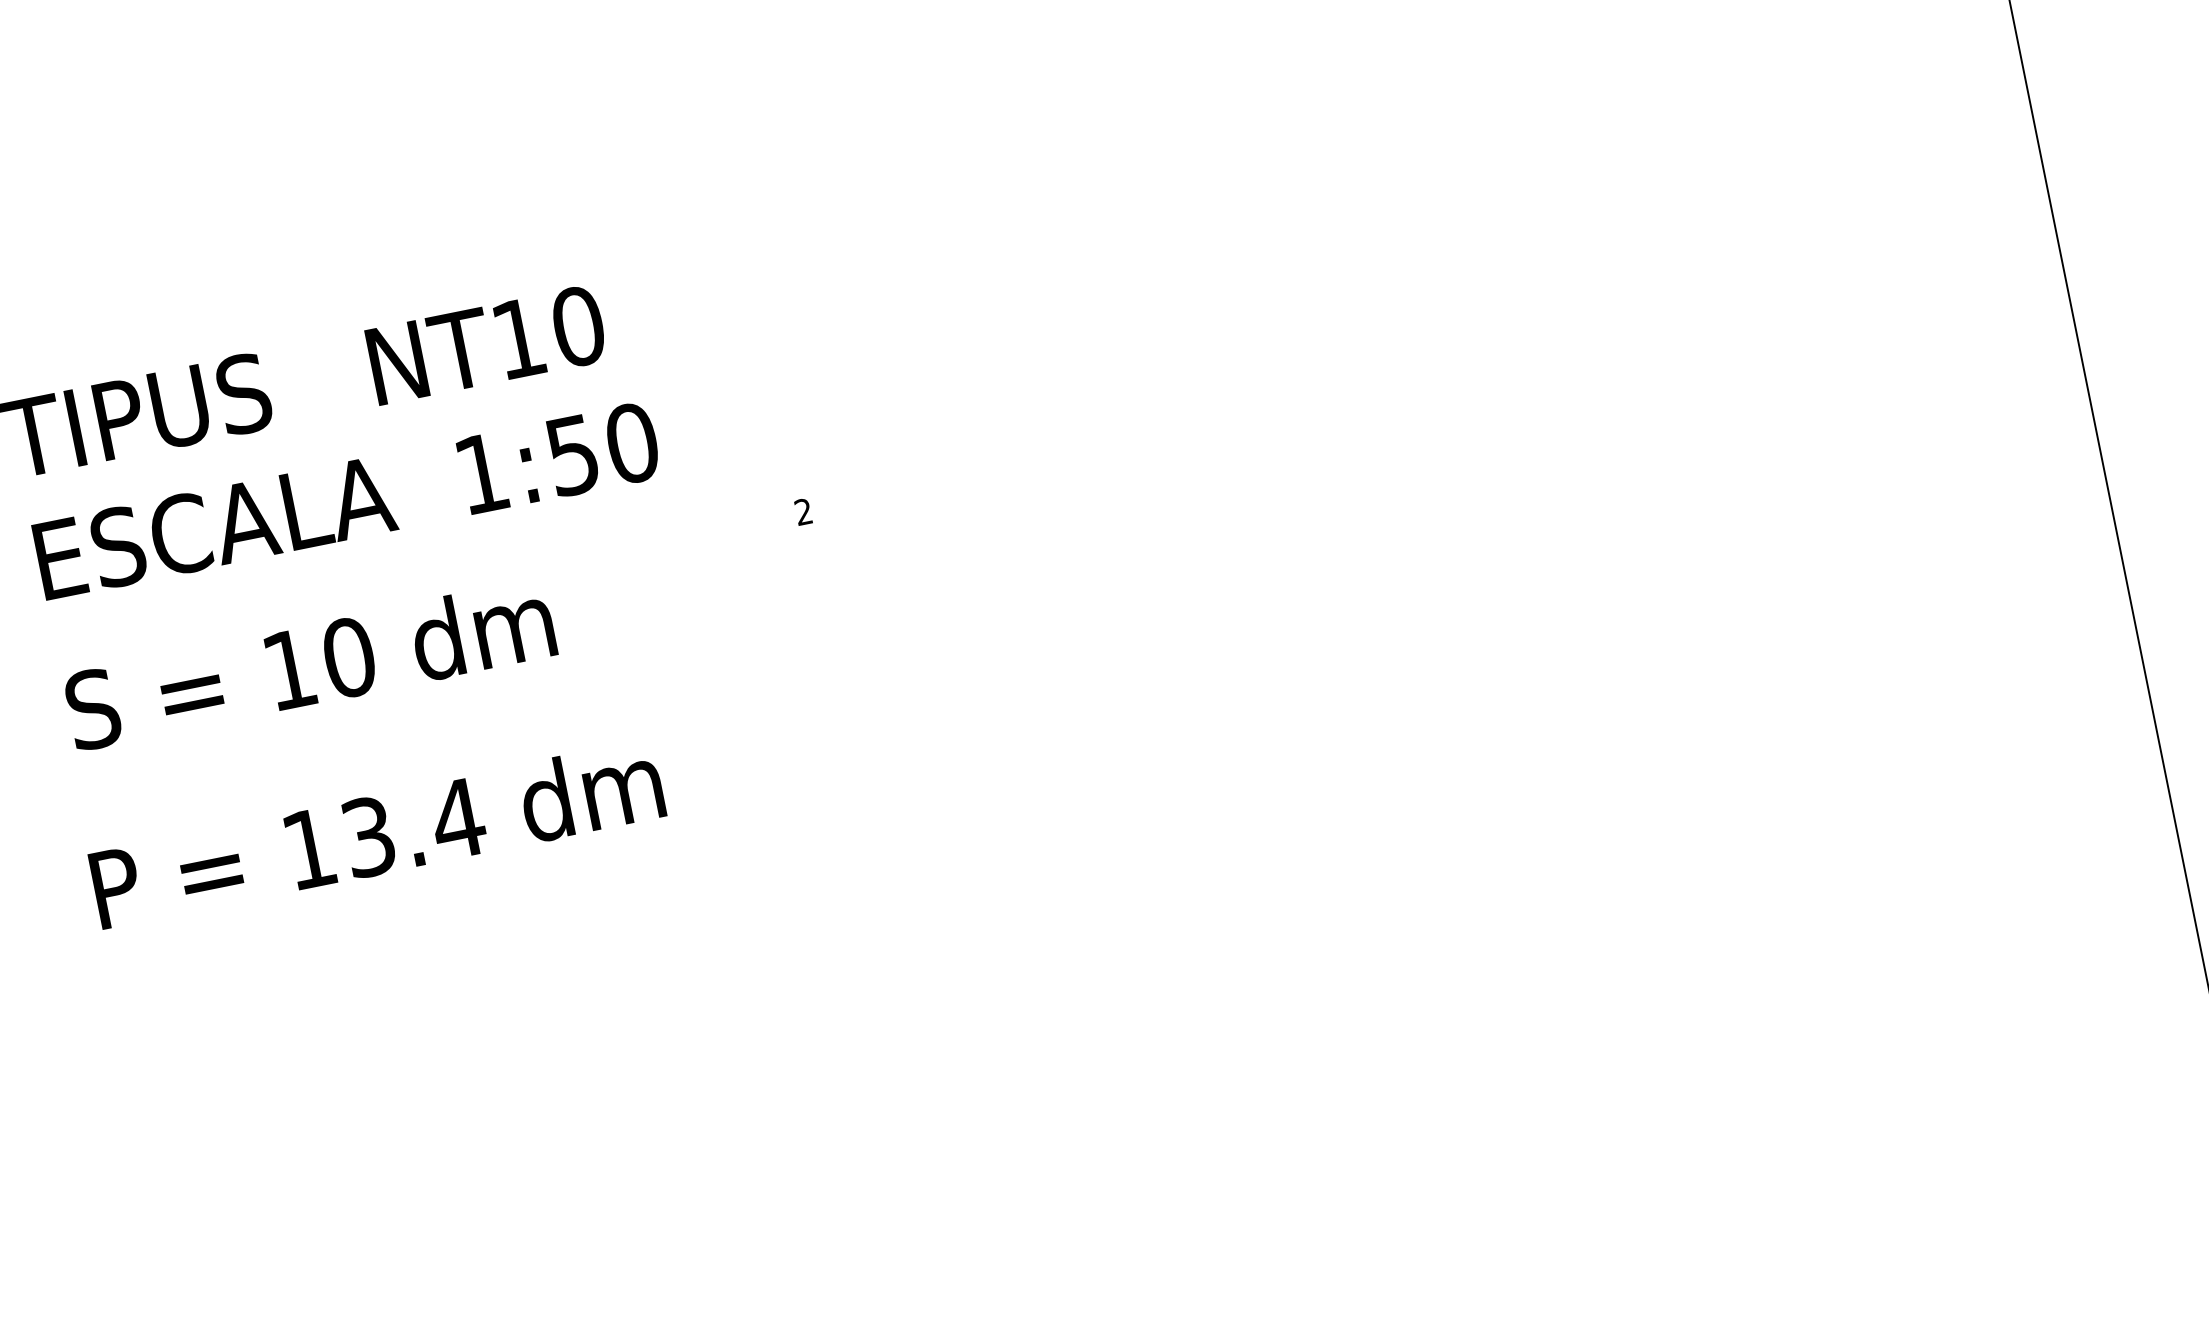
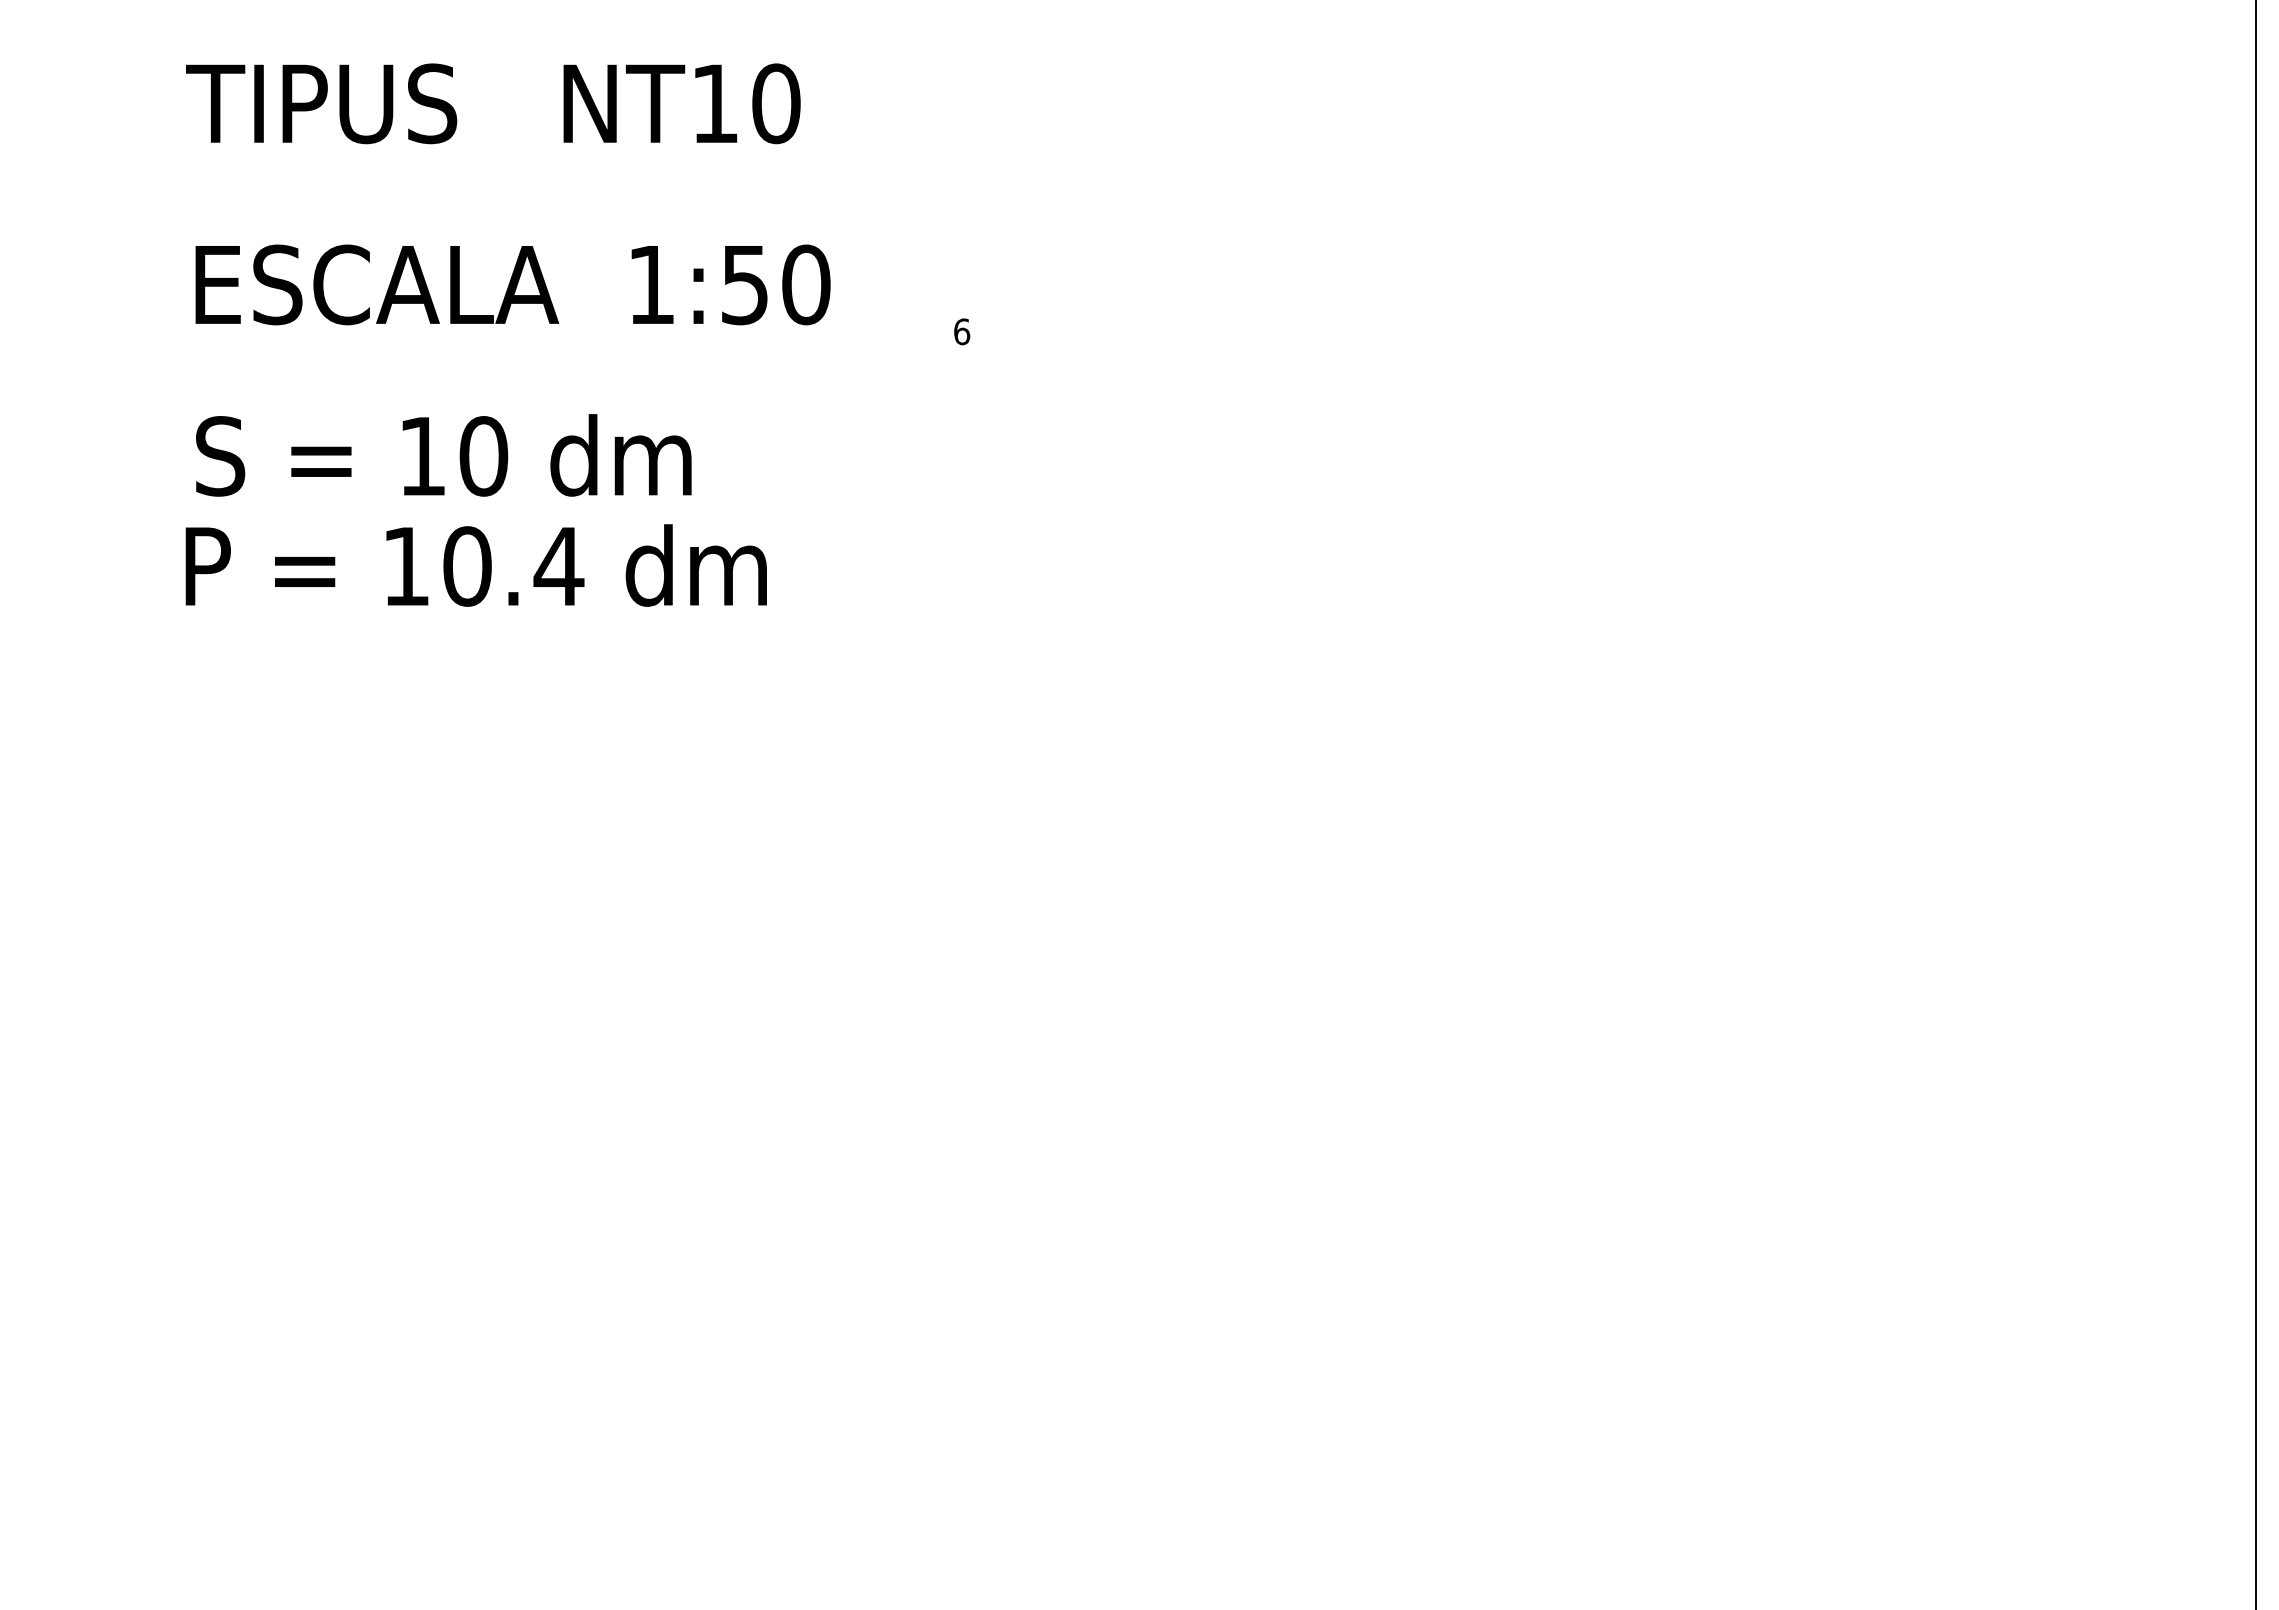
text: (346, 500) -> (512, 284), moved
text: (804, 511) -> (962, 331), 2 -> 6
text: (309, 664) -> (443, 455), moved
text: (368, 837) -> (467, 566), 13.4 -> 10.4

